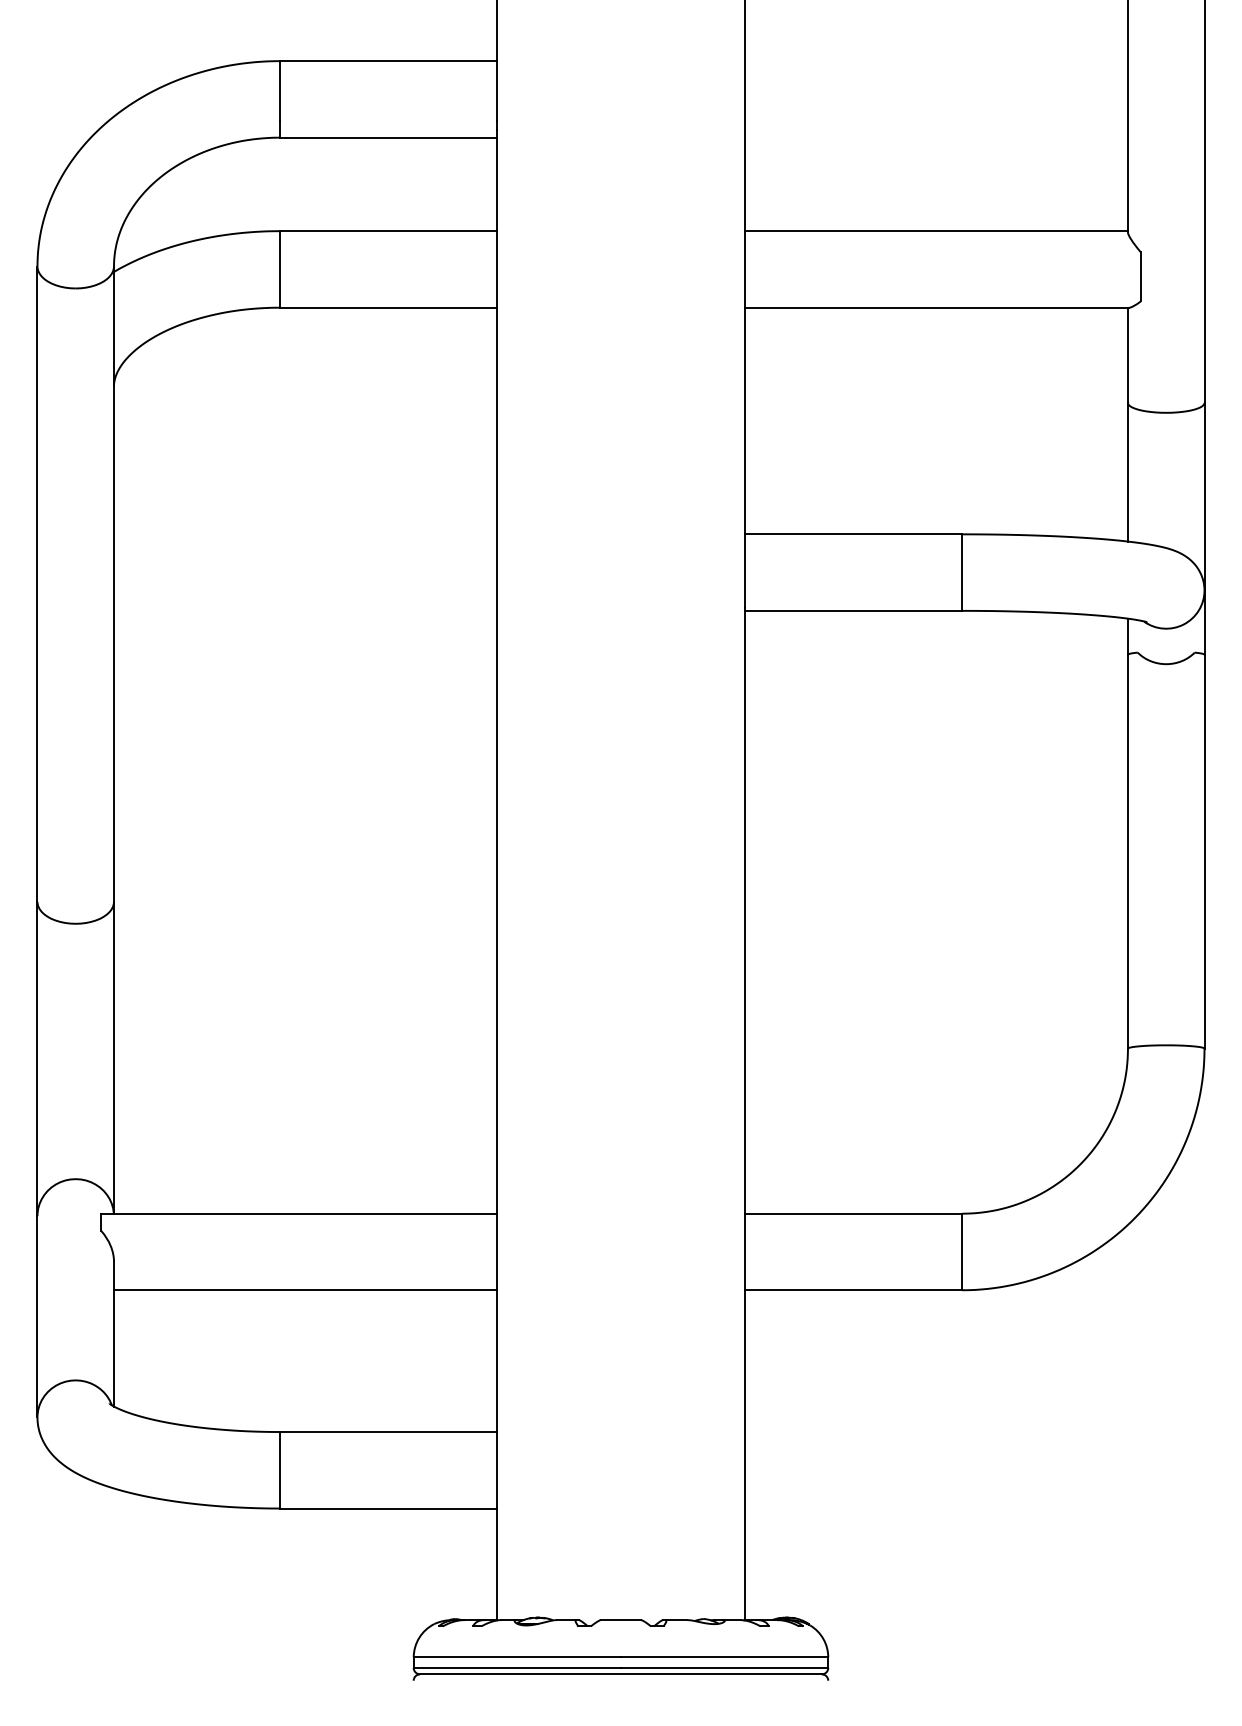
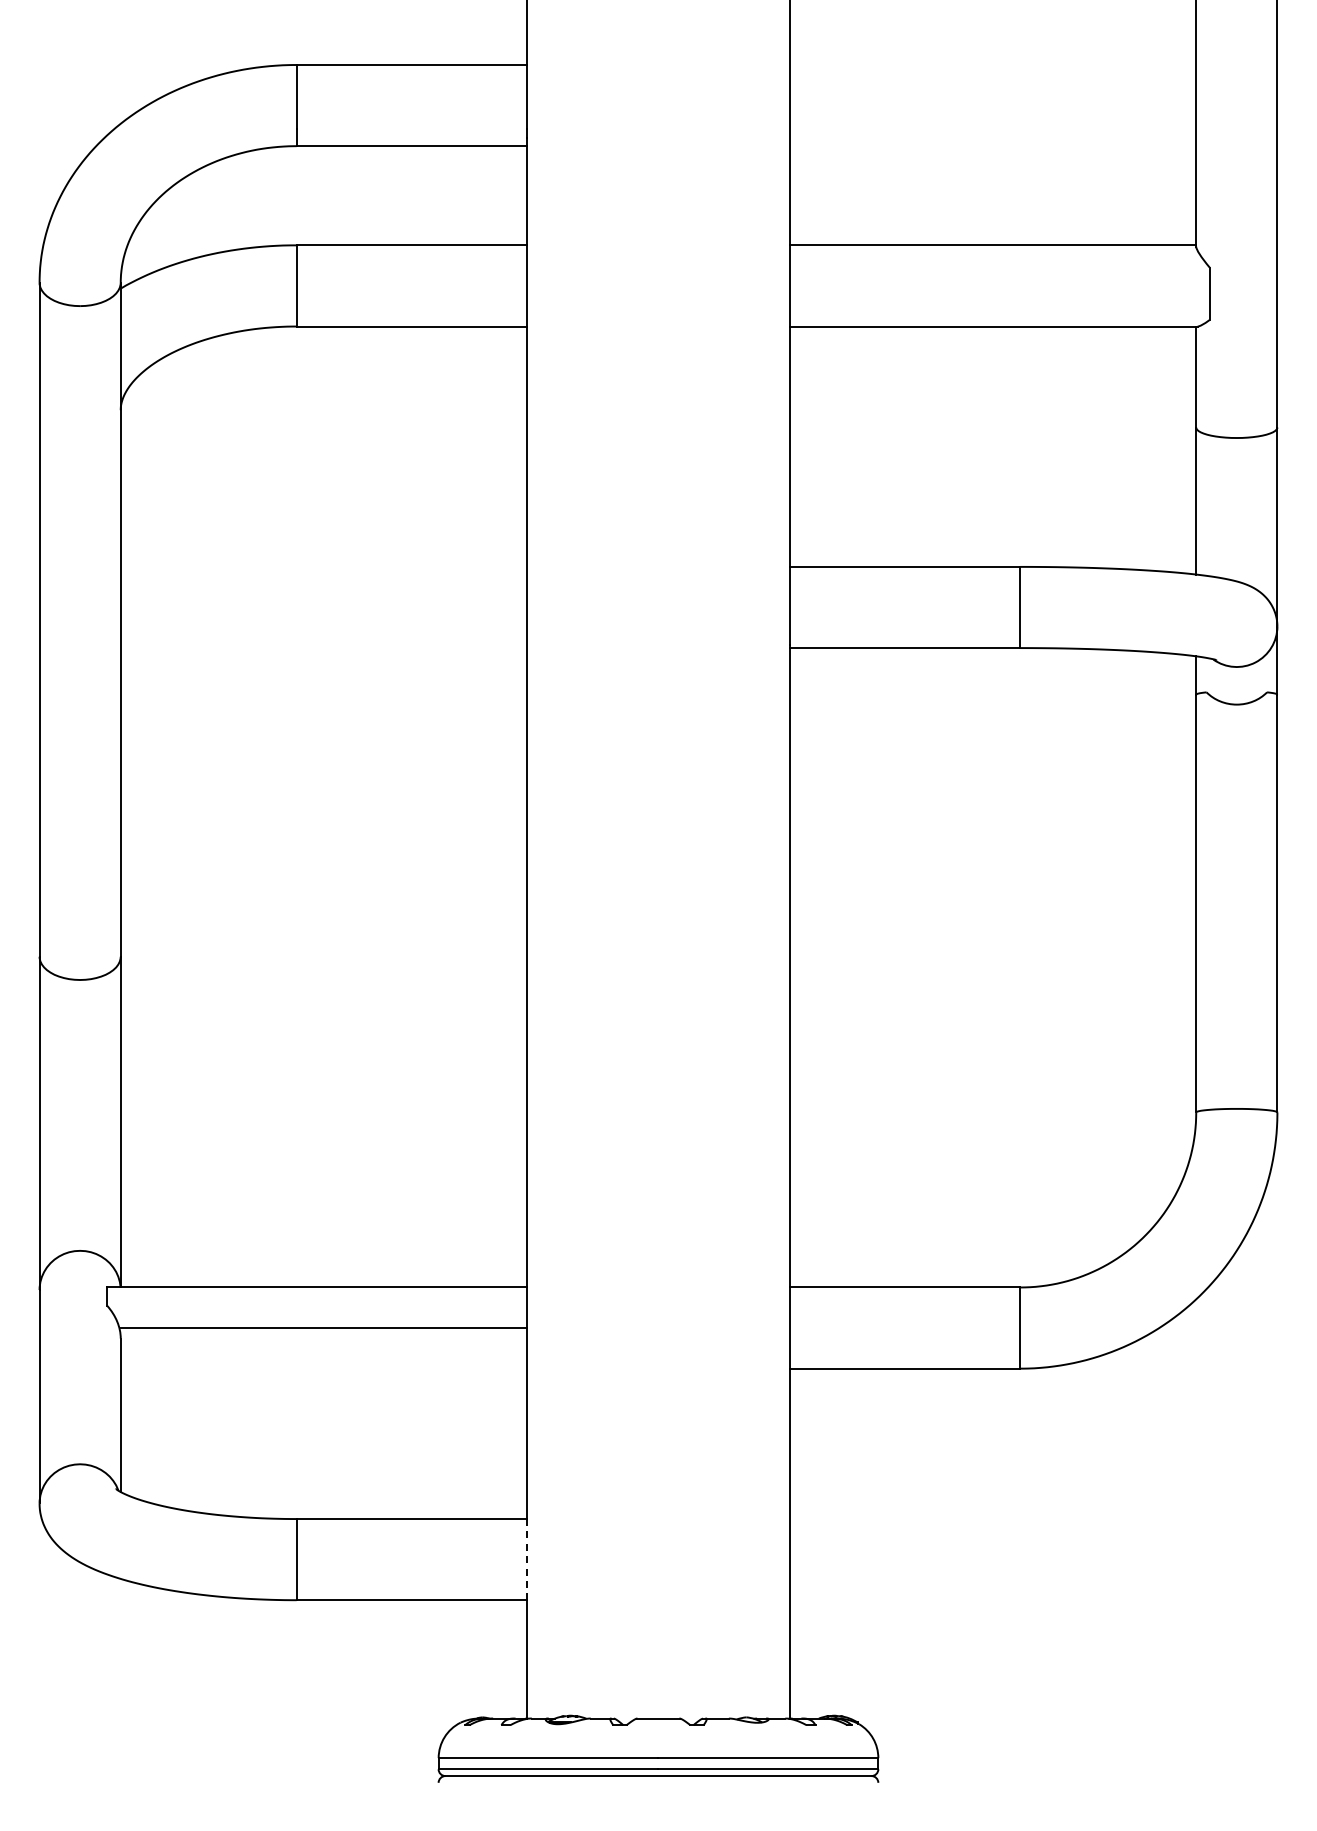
line: (305, 1290) -> (323, 1327), moved
line: (496, 1470) -> (526, 1559), solid -> dashed

